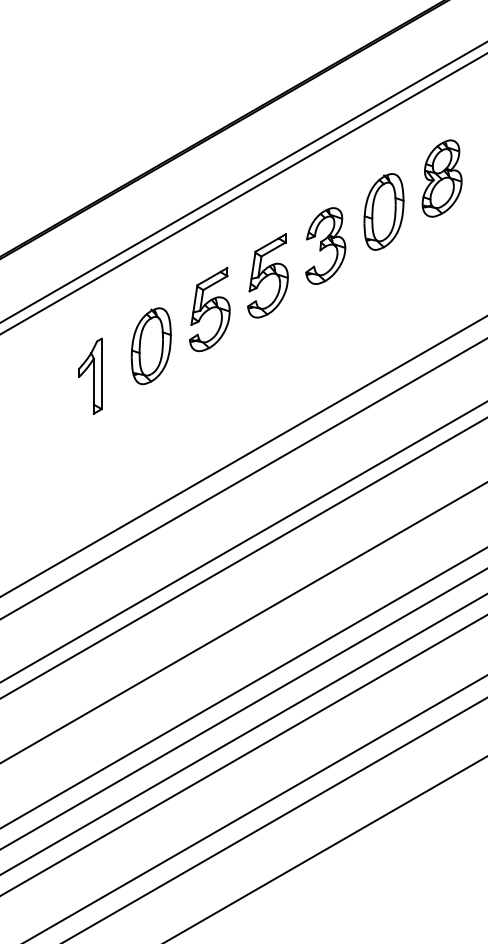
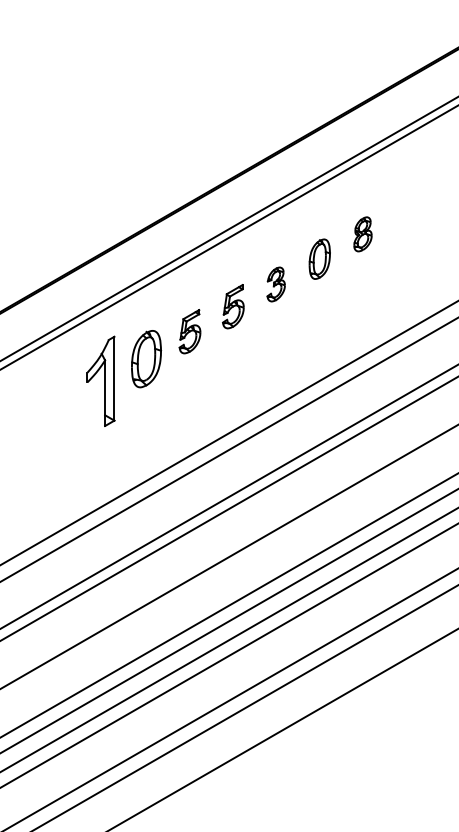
part: (441, 178) -> (362, 234), size x0.6
part: (383, 212) -> (319, 259), size x0.7
part: (324, 246) -> (275, 284), size x0.6
part: (268, 275) -> (233, 306), size x0.7
part: (209, 309) -> (189, 331), size x0.7
part: (90, 376) -> (101, 381), size x1.6

